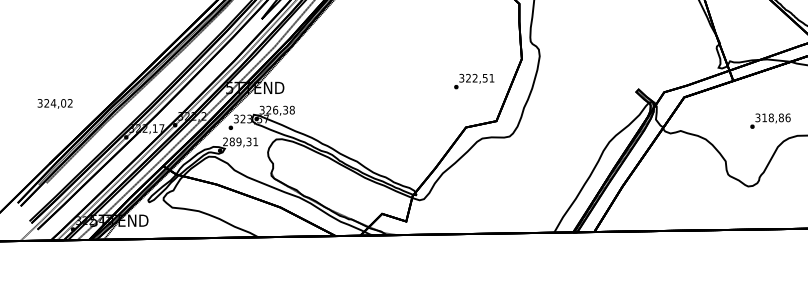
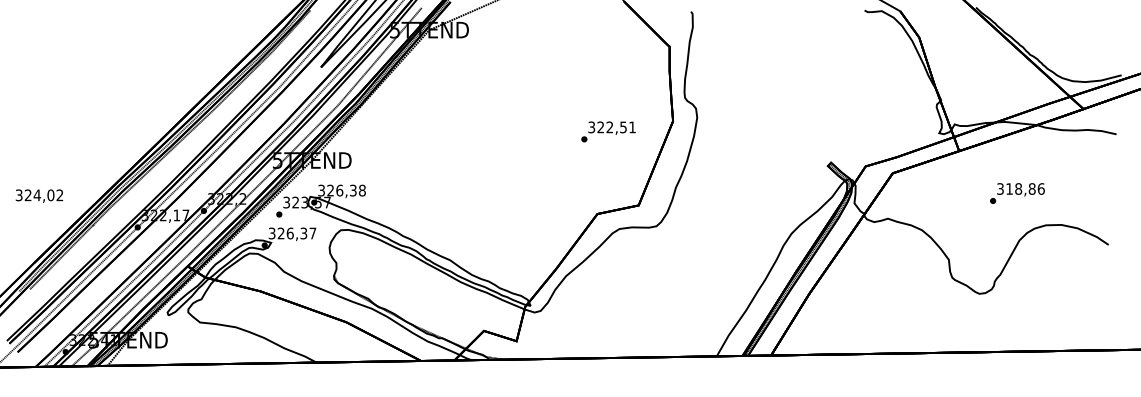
text: (474, 81) -> (608, 131), moved
text: (55, 103) -> (39, 195), moved
text: (770, 121) -> (1017, 193), moved
text: (240, 141) -> (292, 233), 289,31 -> 326,37

